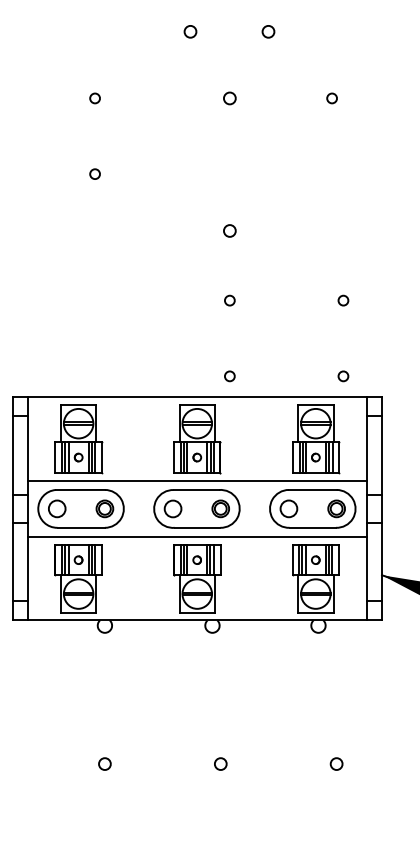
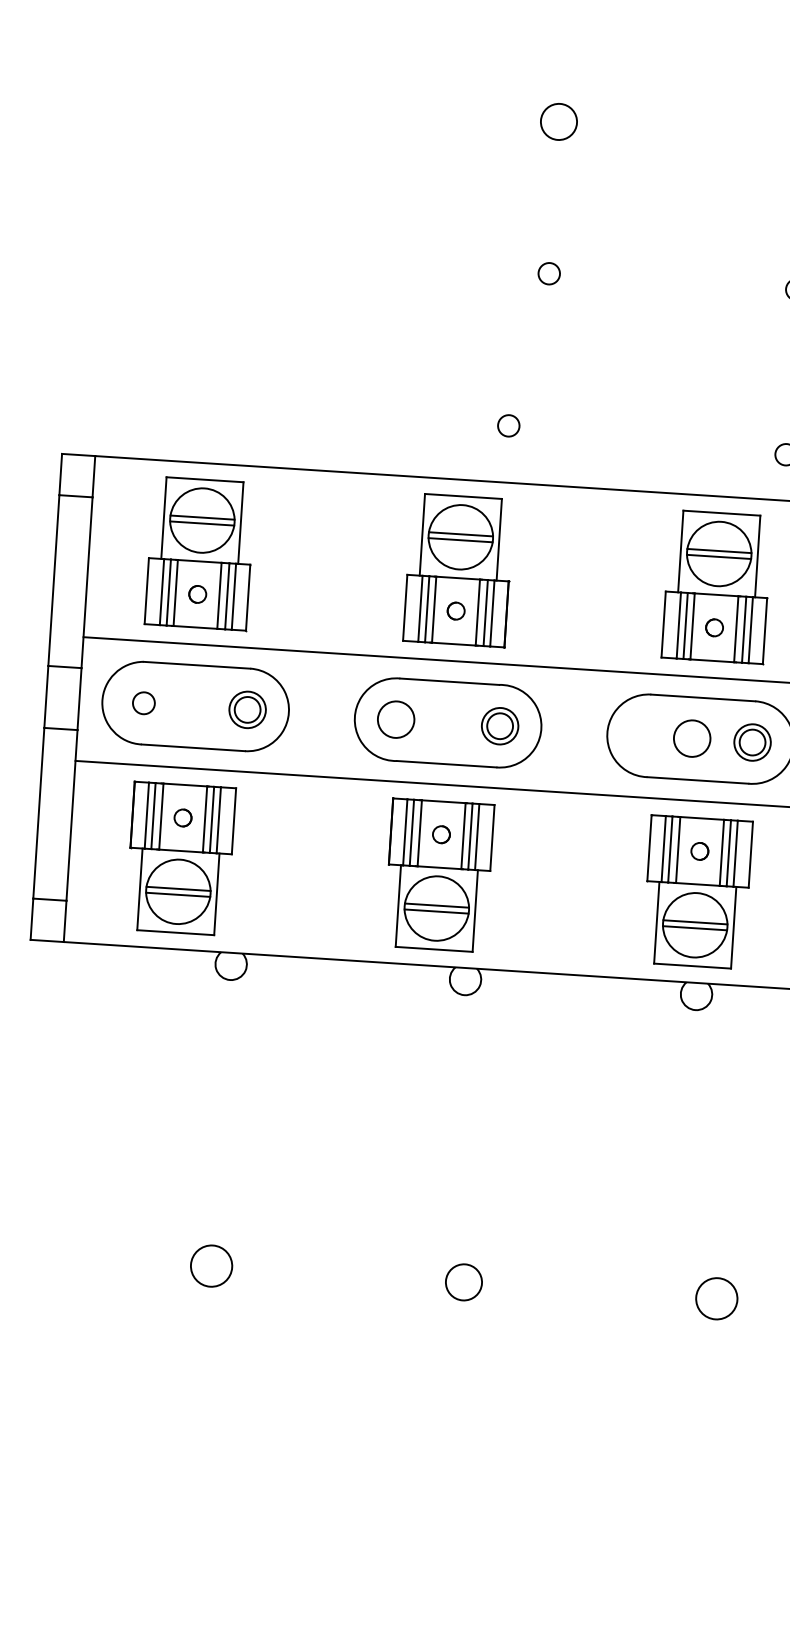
circle: (229, 230) -> (558, 120), size x1.4
circle: (229, 376) -> (507, 426), moved
circle: (57, 508) -> (144, 702), size x0.6
circle: (288, 508) -> (691, 737), moved
circle: (104, 763) -> (210, 1264), size x1.6
circle: (220, 763) -> (463, 1281), size x1.4
circle: (336, 763) -> (716, 1297), size x1.6

